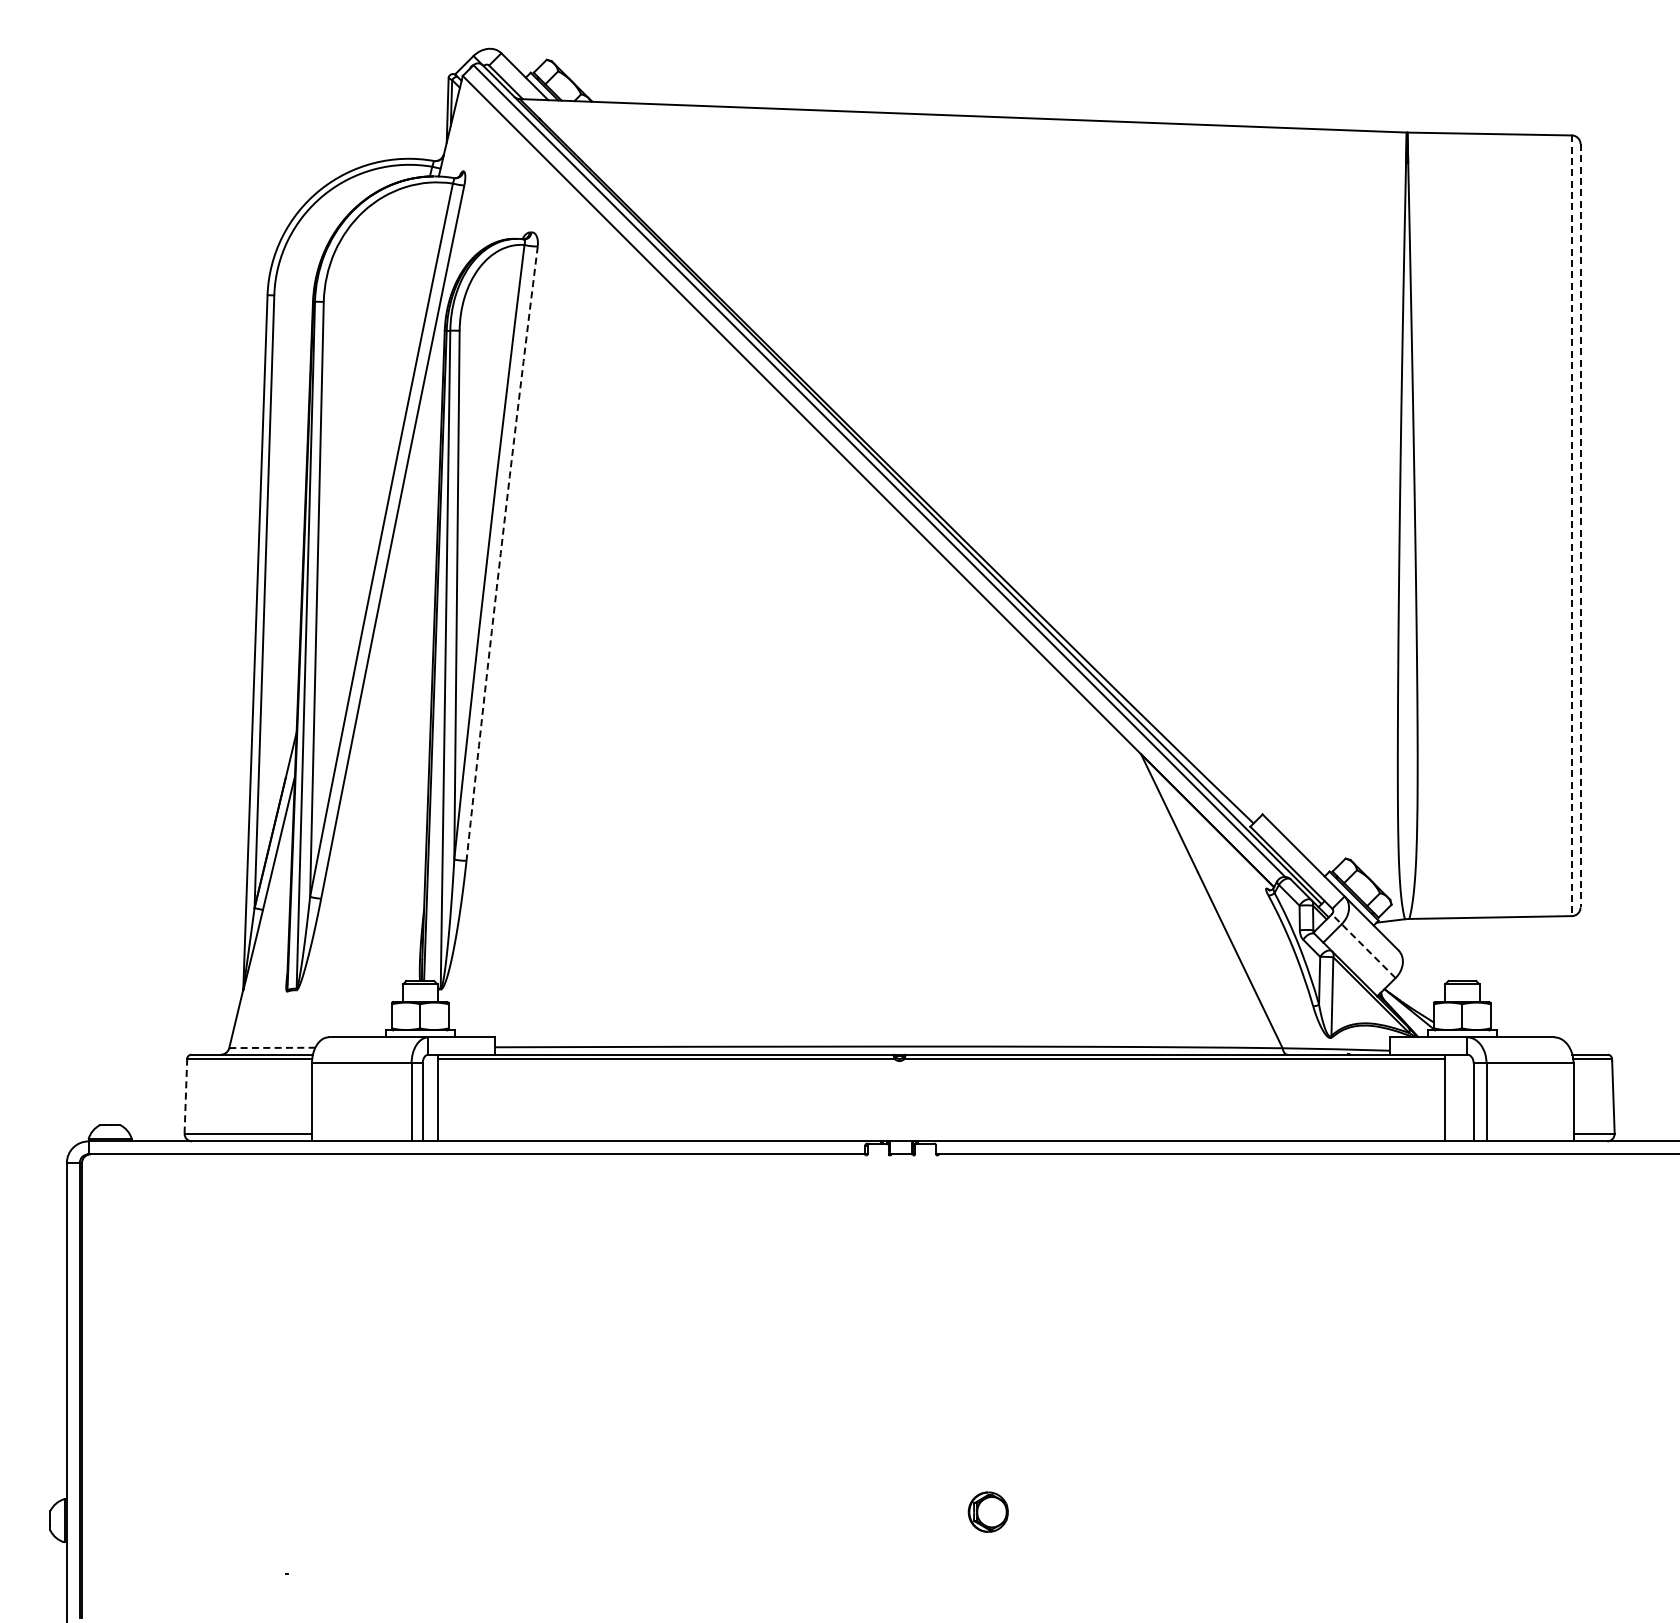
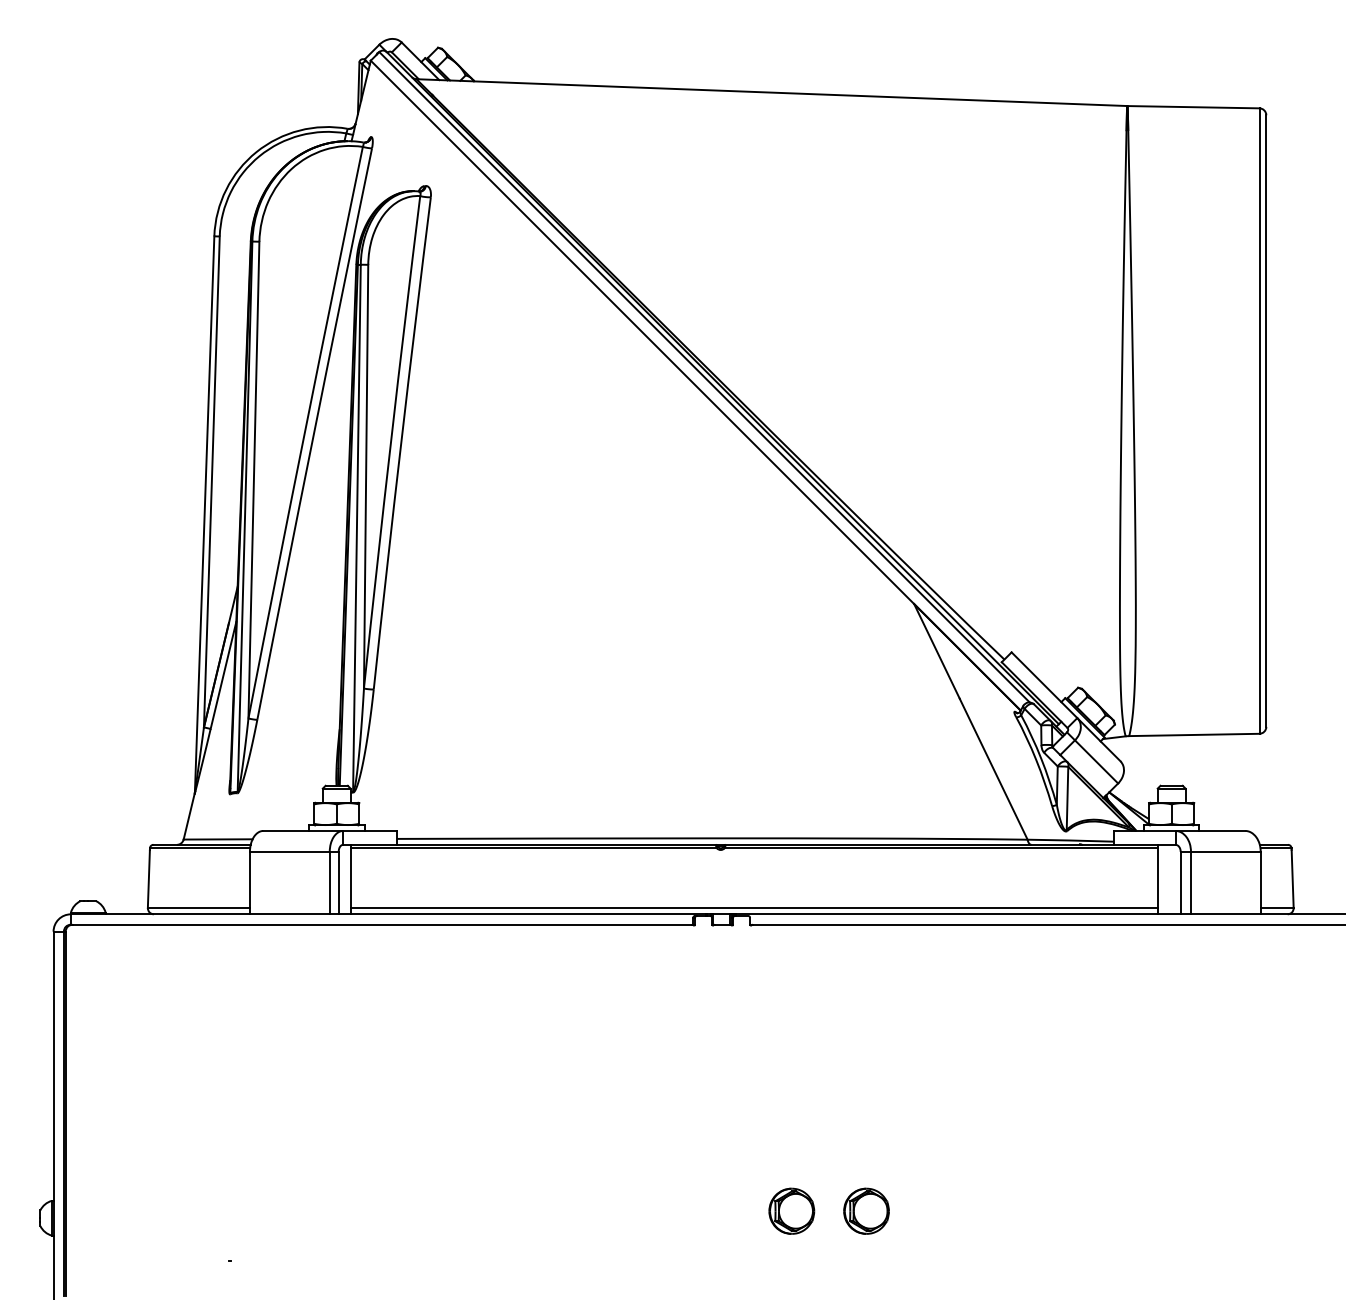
line: (1580, 525) -> (1266, 420), dashed -> solid
line: (1572, 526) -> (1259, 421), dashed -> solid
arc: (500, 553) -> (400, 443), dashed -> solid
line: (1363, 945) -> (1092, 757), dashed -> solid
line: (272, 1047) -> (218, 839), dashed -> solid
line: (185, 1096) -> (148, 878), dashed -> solid
line: (941, 1133) -> (754, 907), added
part: (988, 1512) -> (791, 1211), size x1.43
part: (1081, 1512) -> (866, 1211), added

